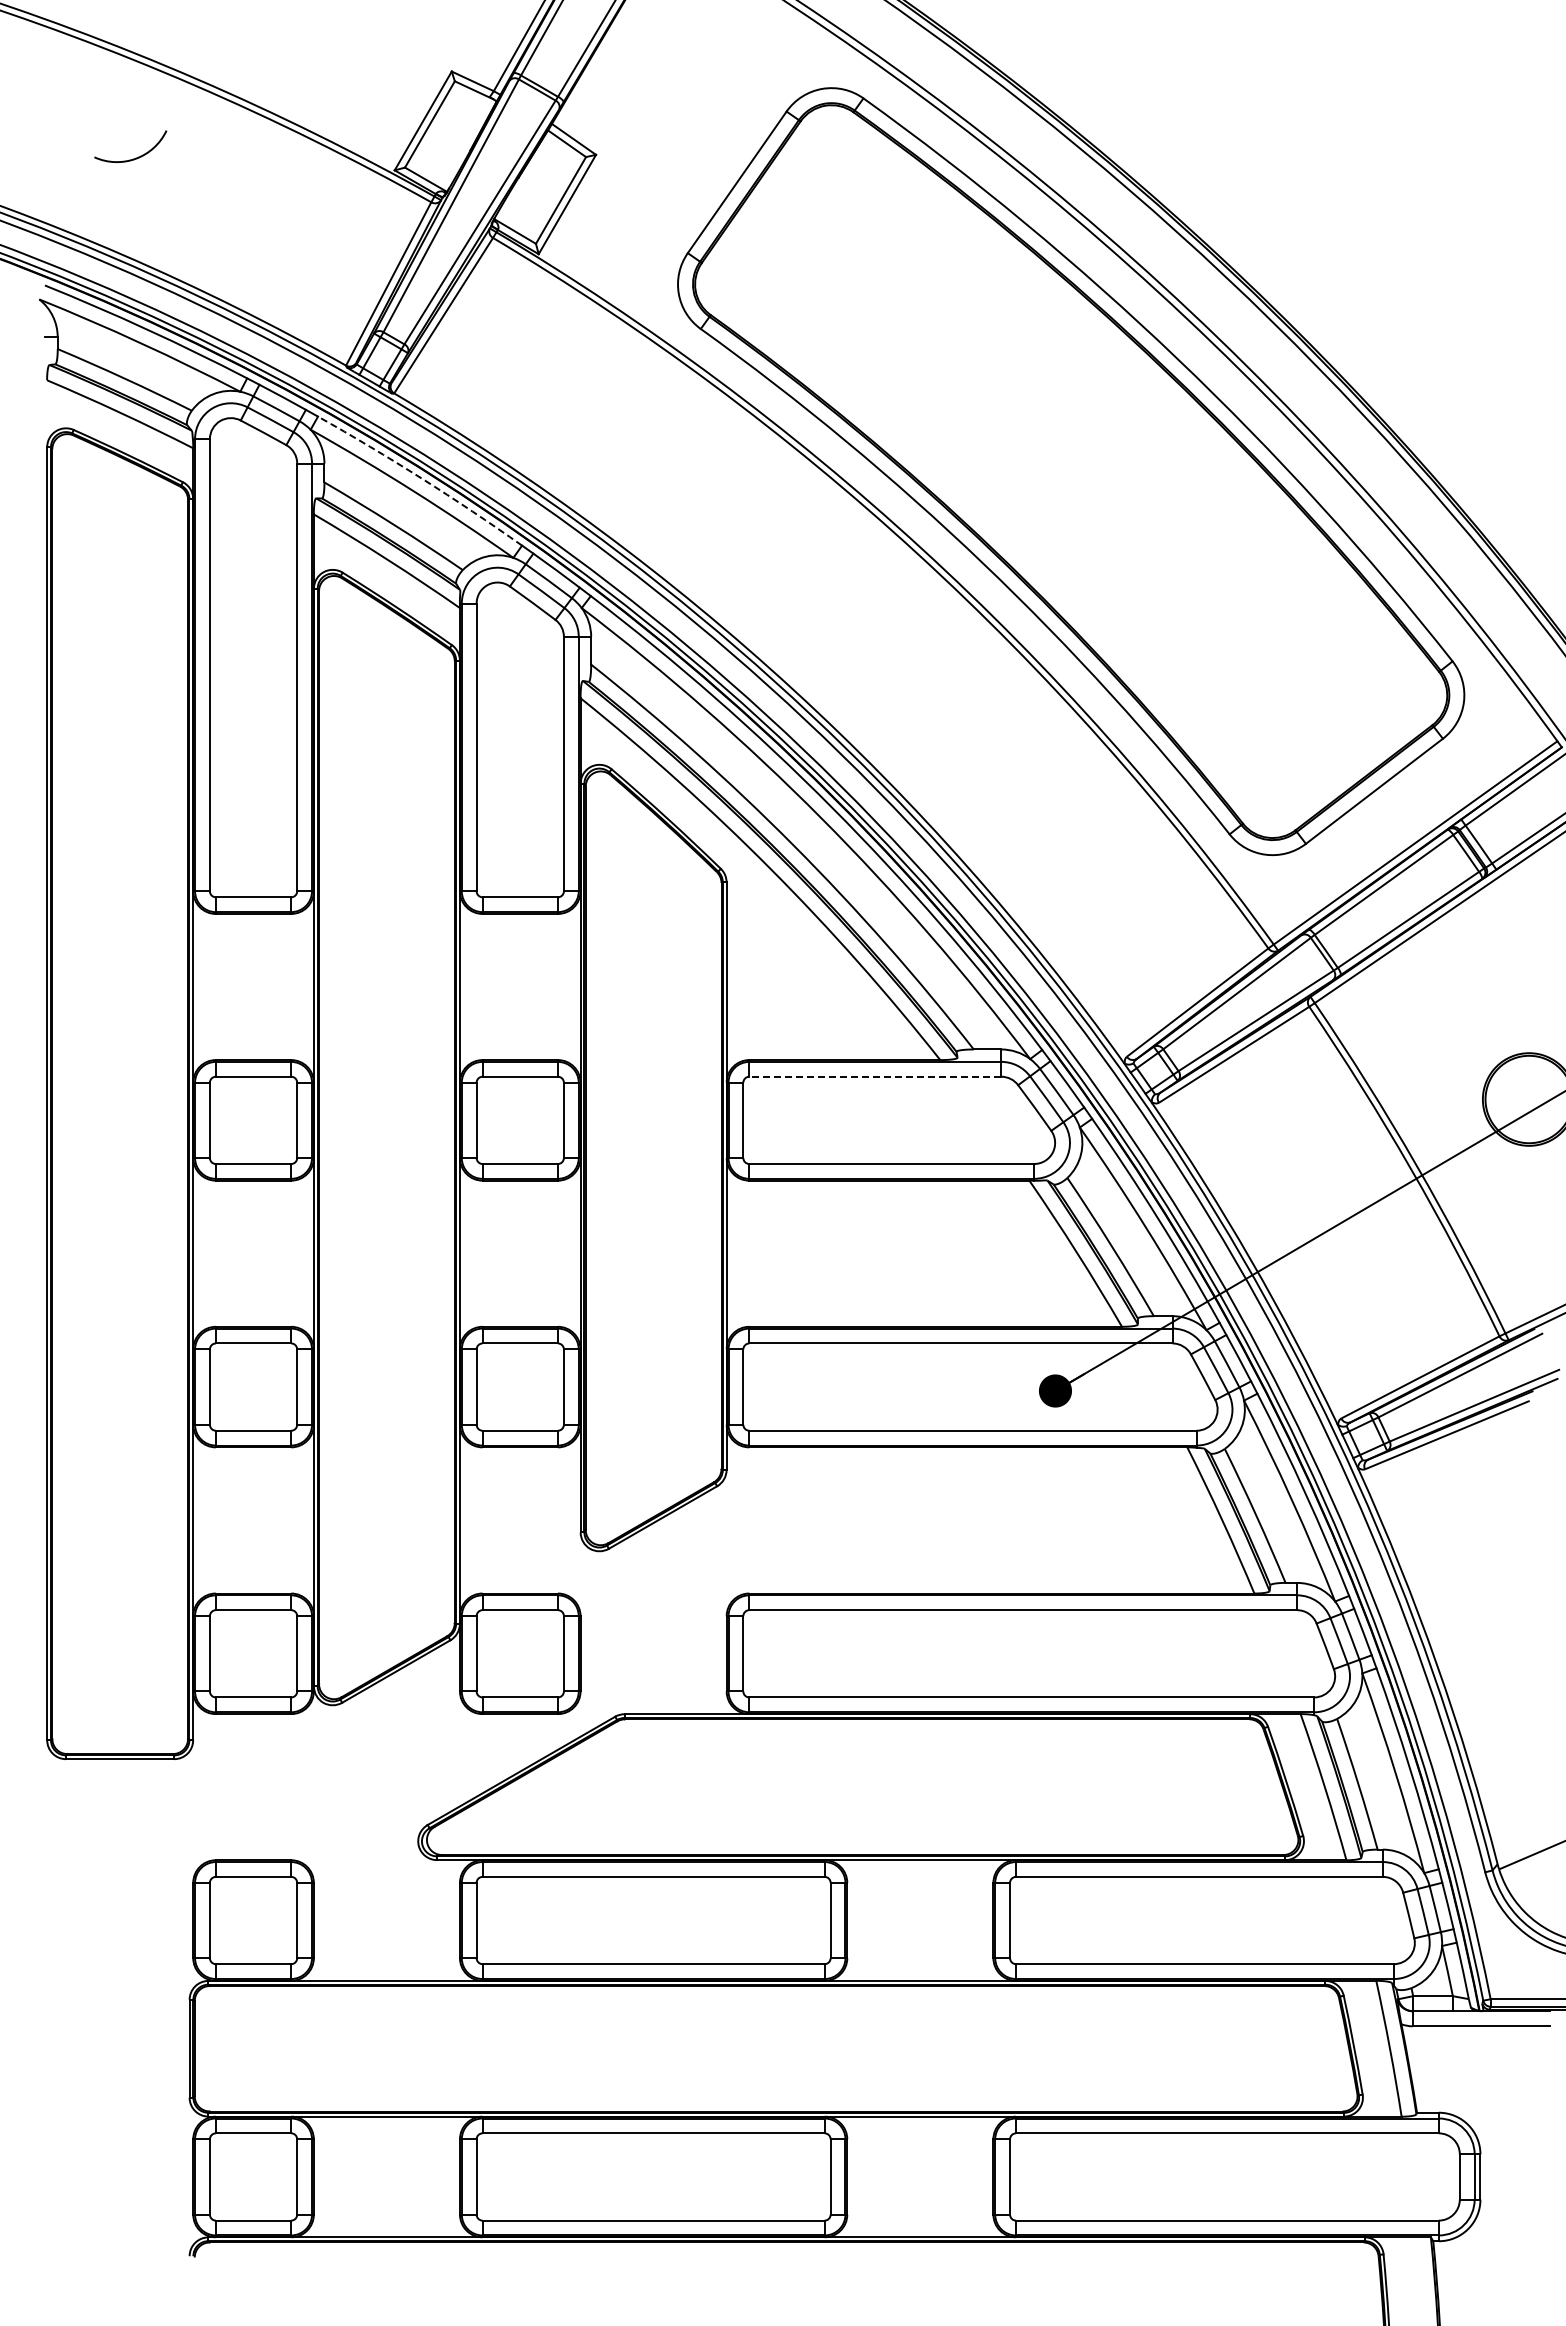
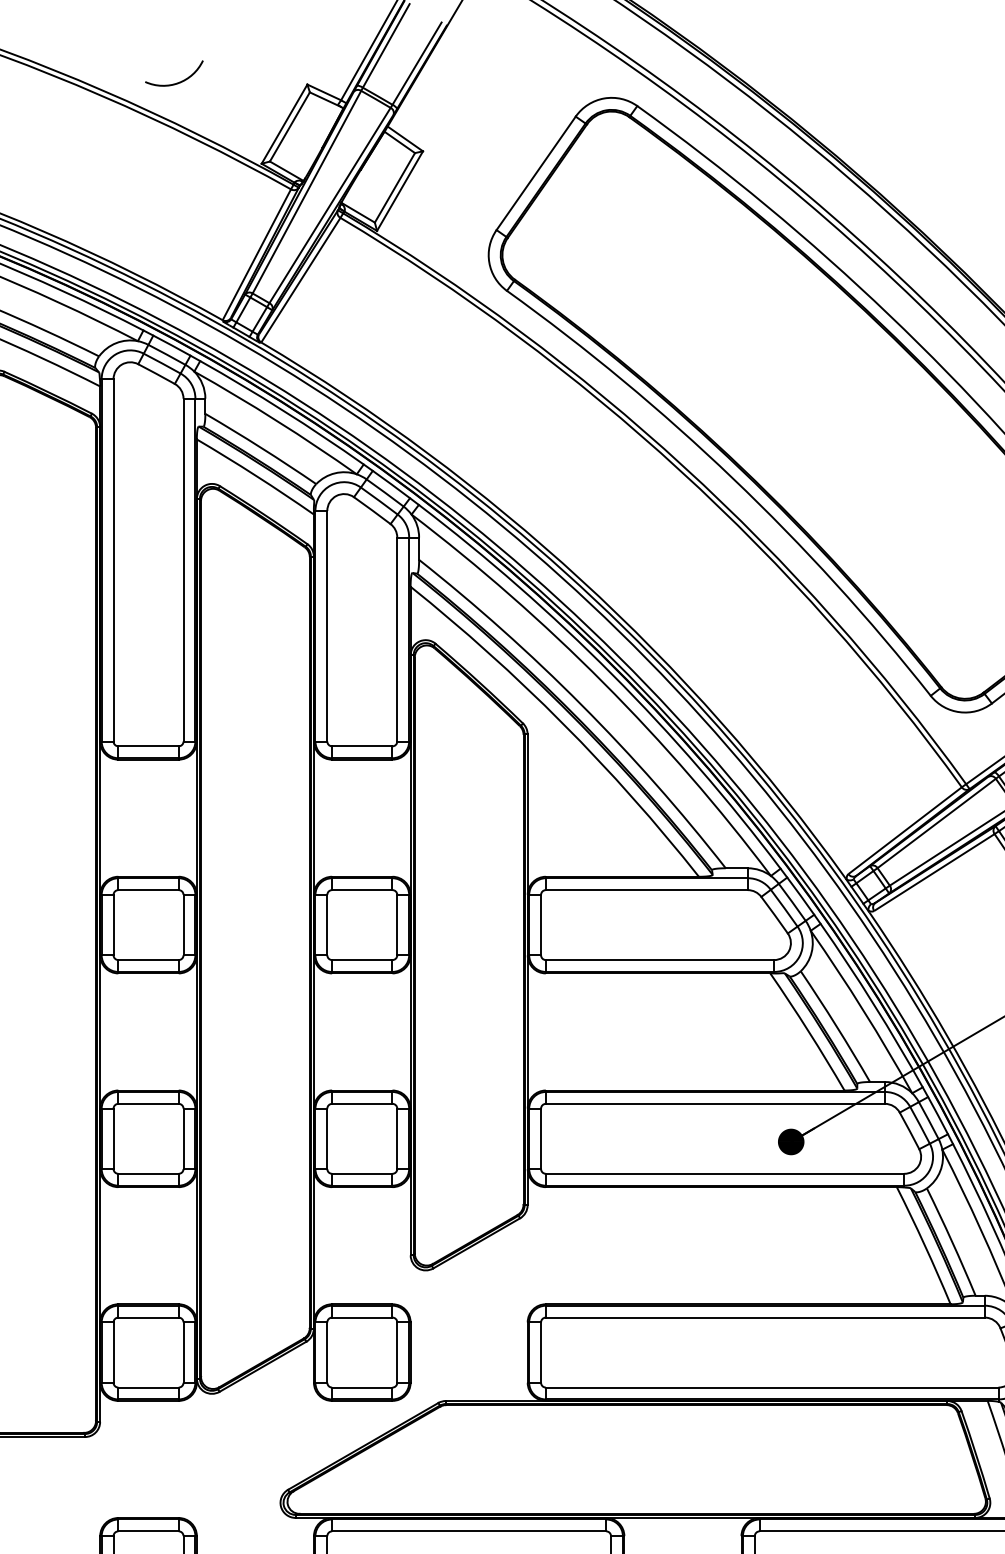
arc: (135, 157) -> (178, 82), moved
arc: (421, 478) -> (283, 410), dashed -> solid
line: (875, 1076) -> (646, 889), dashed -> solid

